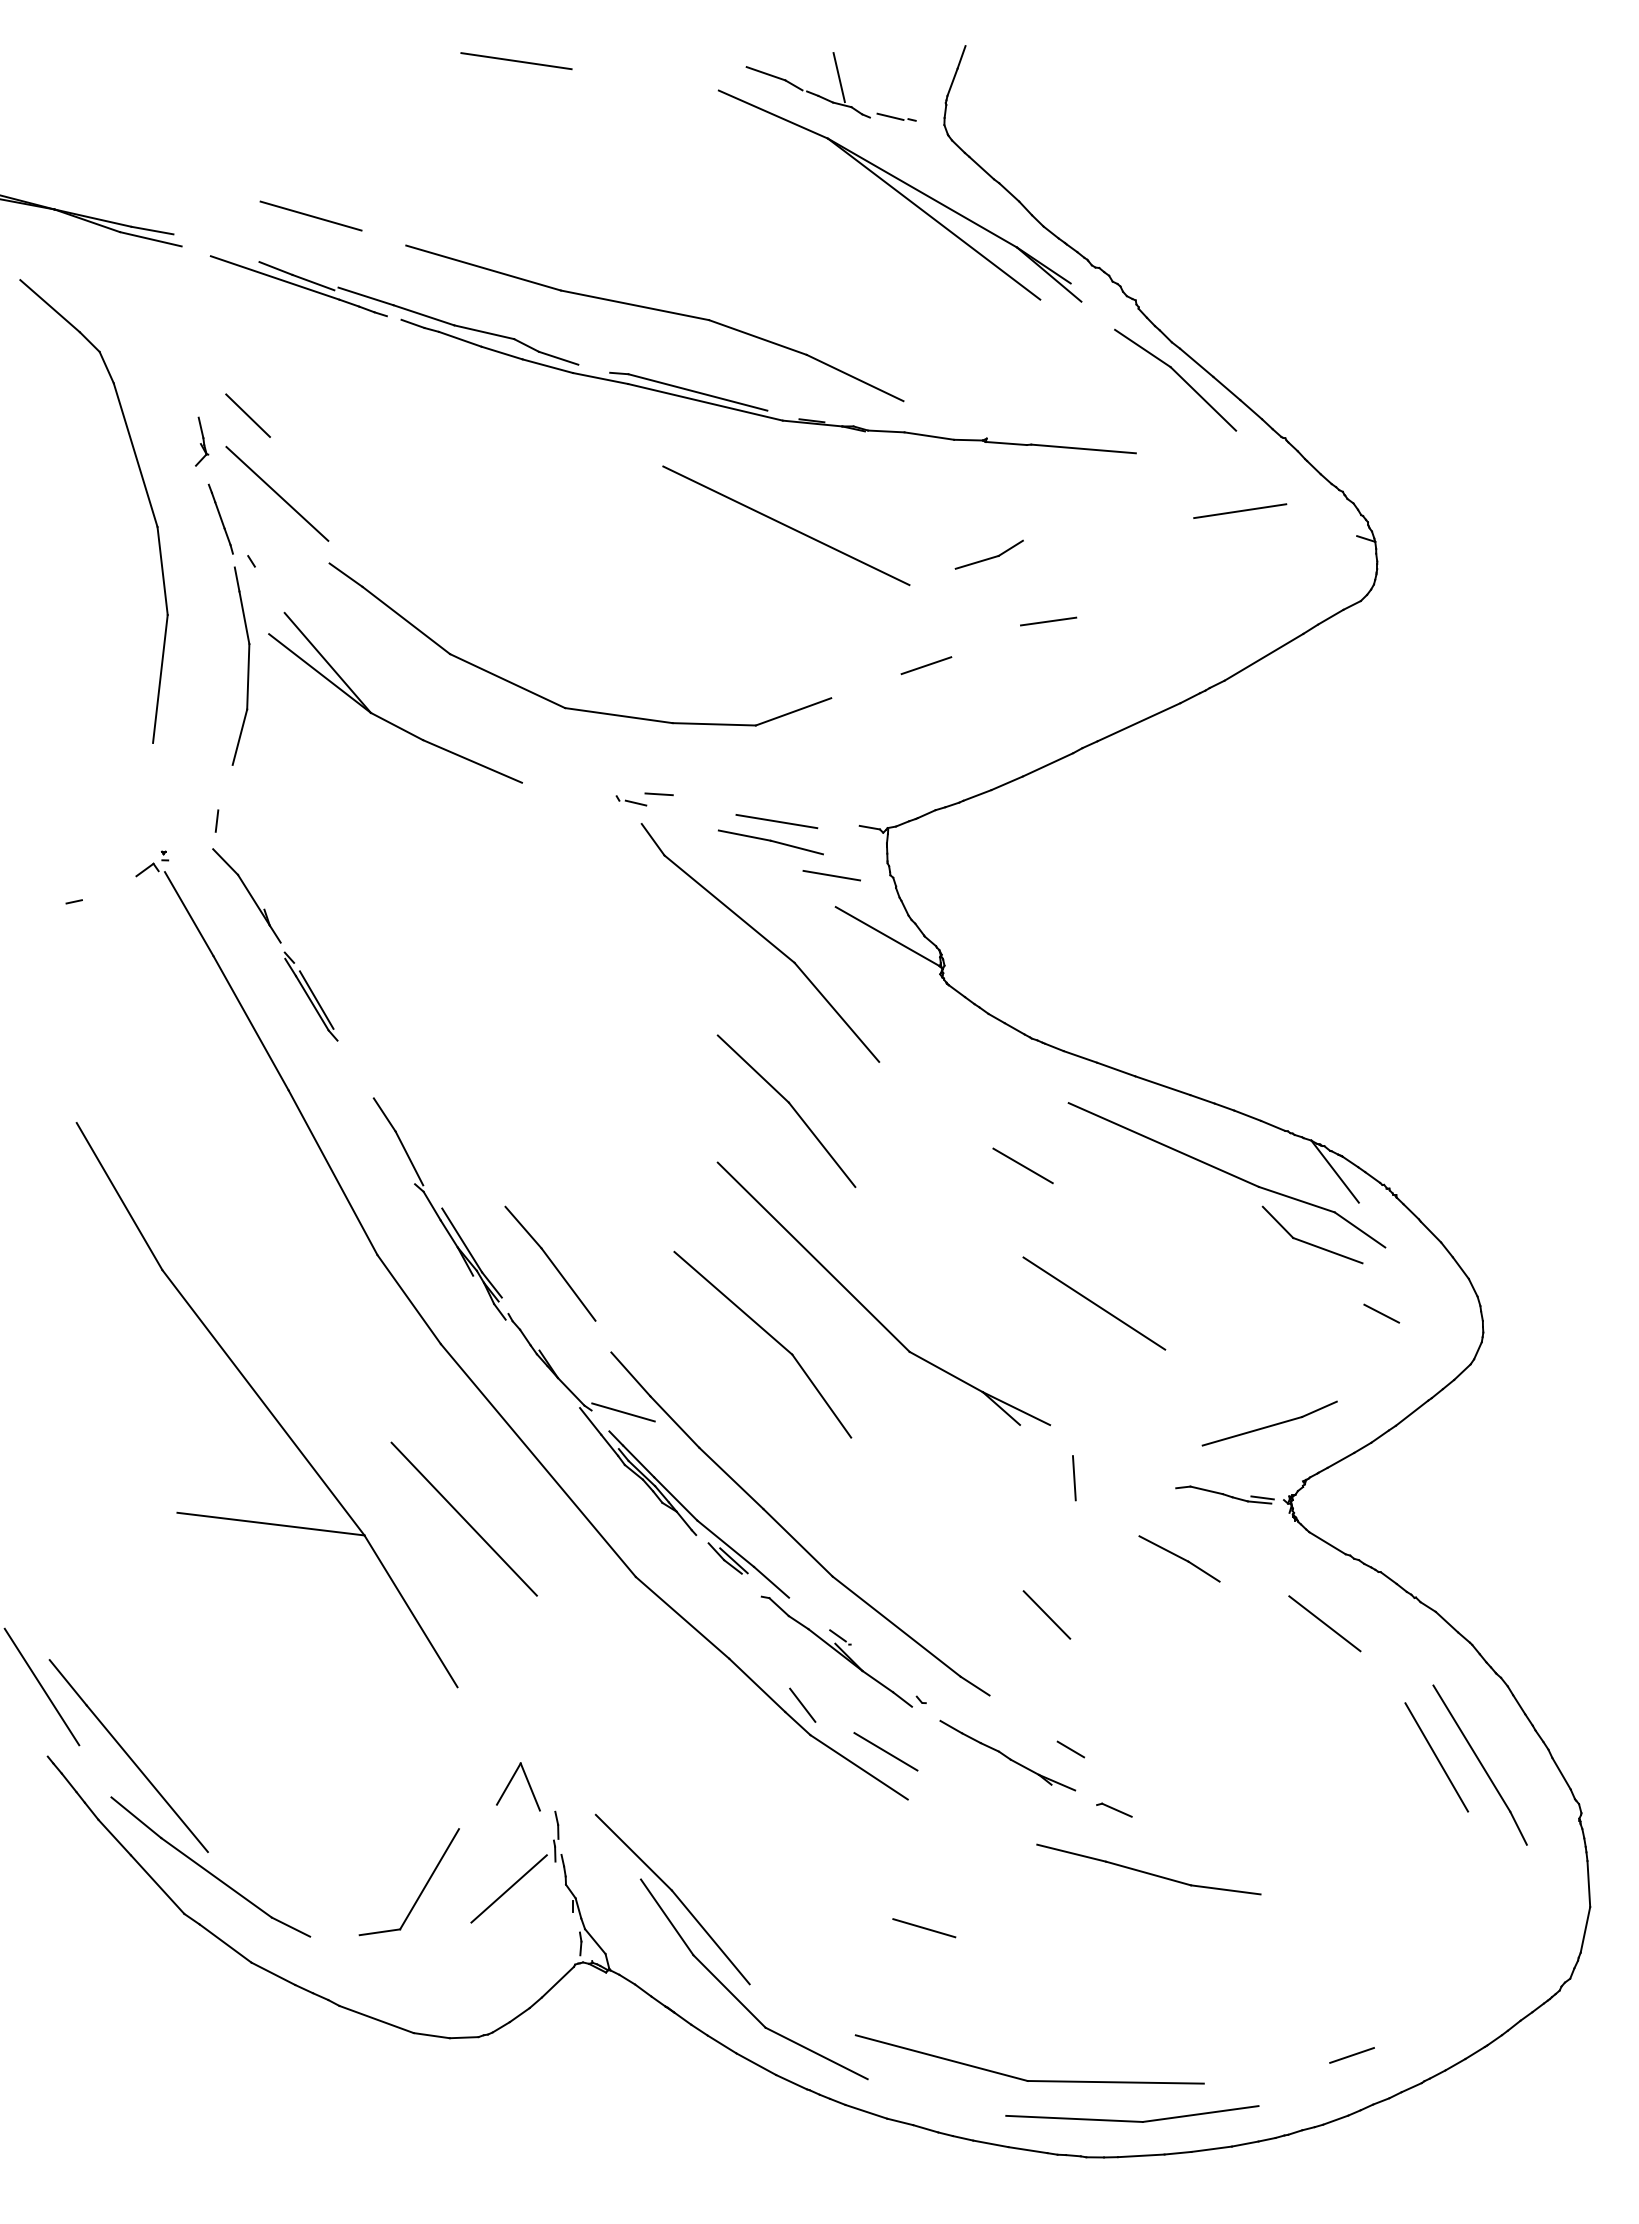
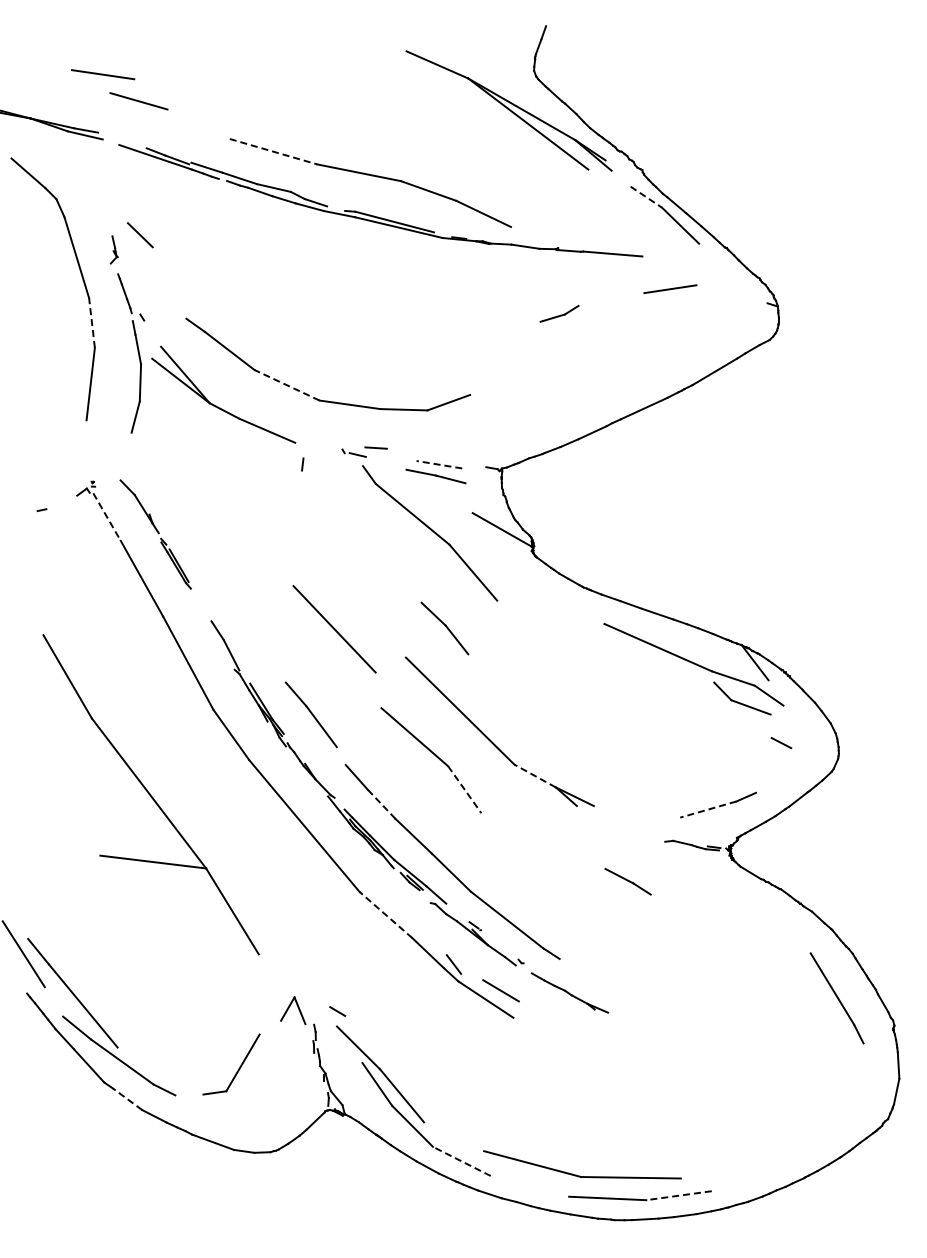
line: (517, 60) -> (103, 74), moved
part: (830, 87) -> (469, 49), removed
line: (310, 216) -> (138, 101), moved
line: (483, 267) -> (273, 151), solid -> dashed
line: (1143, 349) -> (646, 197), solid -> dashed
line: (276, 494) -> (156, 279), removed
line: (1240, 509) -> (670, 288), moved
line: (785, 525) -> (444, 297), removed
line: (161, 570) -> (91, 322), solid -> dashed
line: (1047, 621) -> (592, 351), removed
line: (925, 665) -> (523, 376), removed
line: (508, 681) -> (287, 385), solid -> dashed
part: (644, 799) -> (364, 452), size x1.4
line: (216, 821) -> (302, 464), moved
line: (775, 821) -> (438, 464), solid -> dashed
line: (831, 875) -> (470, 495), removed
line: (190, 914) -> (107, 517), solid -> dashed
part: (785, 1111) -> (444, 628), size x0.6
line: (1022, 1165) -> (578, 659), removed
line: (1093, 1303) -> (618, 737), removed
line: (946, 1372) -> (535, 776), solid -> dashed
line: (821, 1395) -> (464, 789), solid -> dashed
line: (623, 1411) -> (352, 798), removed
line: (674, 1422) -> (381, 804), solid -> dashed
line: (1250, 1431) -> (707, 809), solid -> dashed
line: (1074, 1477) -> (607, 835), removed
line: (464, 1519) -> (334, 629), moved
part: (1178, 1558) -> (627, 881), moved
line: (1047, 1615) -> (592, 913), removed
line: (681, 1616) -> (385, 914), solid -> dashed
line: (1325, 1622) -> (749, 917), removed
line: (1070, 1749) -> (337, 1011), moved
line: (1436, 1756) -> (812, 993), removed
part: (1114, 1809) -> (630, 1023), removed
part: (1148, 1869) -> (649, 1057), removed
line: (508, 1889) -> (287, 1068), removed
line: (923, 1928) -> (522, 1090), removed
line: (225, 1942) -> (127, 1098), solid -> dashed
line: (815, 2053) -> (461, 1161), solid -> dashed
line: (1351, 2055) -> (764, 1162), removed
line: (1199, 2113) -> (678, 1195), solid -> dashed

